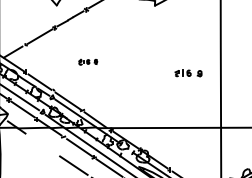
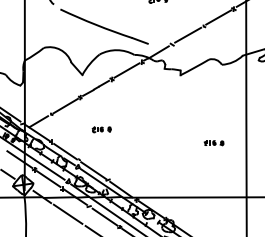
part: (87, 61) -> (101, 129), moved
part: (187, 73) -> (213, 143), size x0.71
line: (41, 143) -> (67, 213), added

